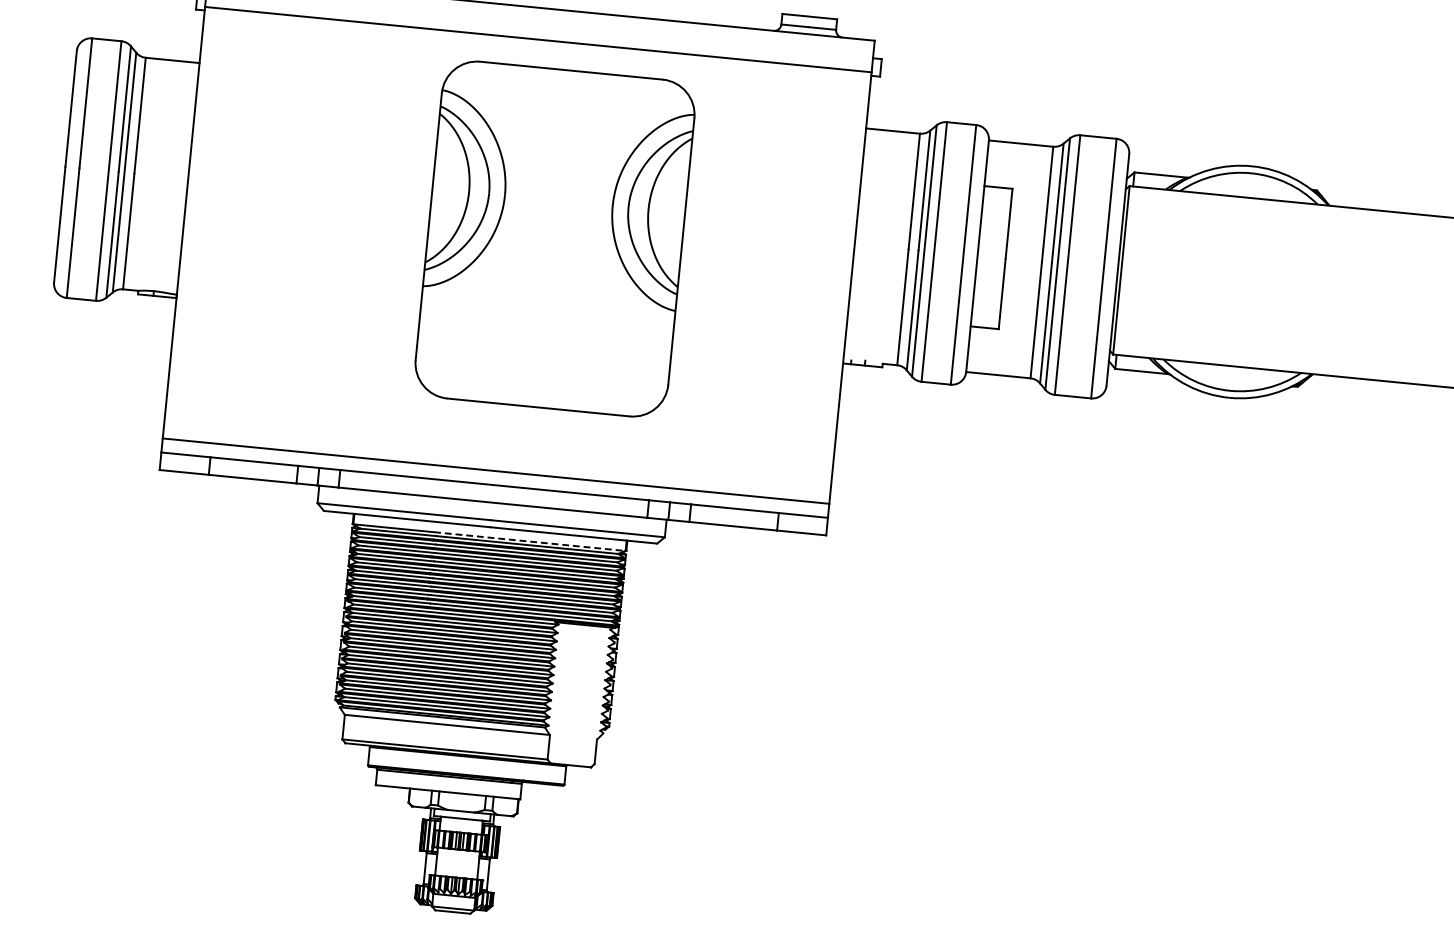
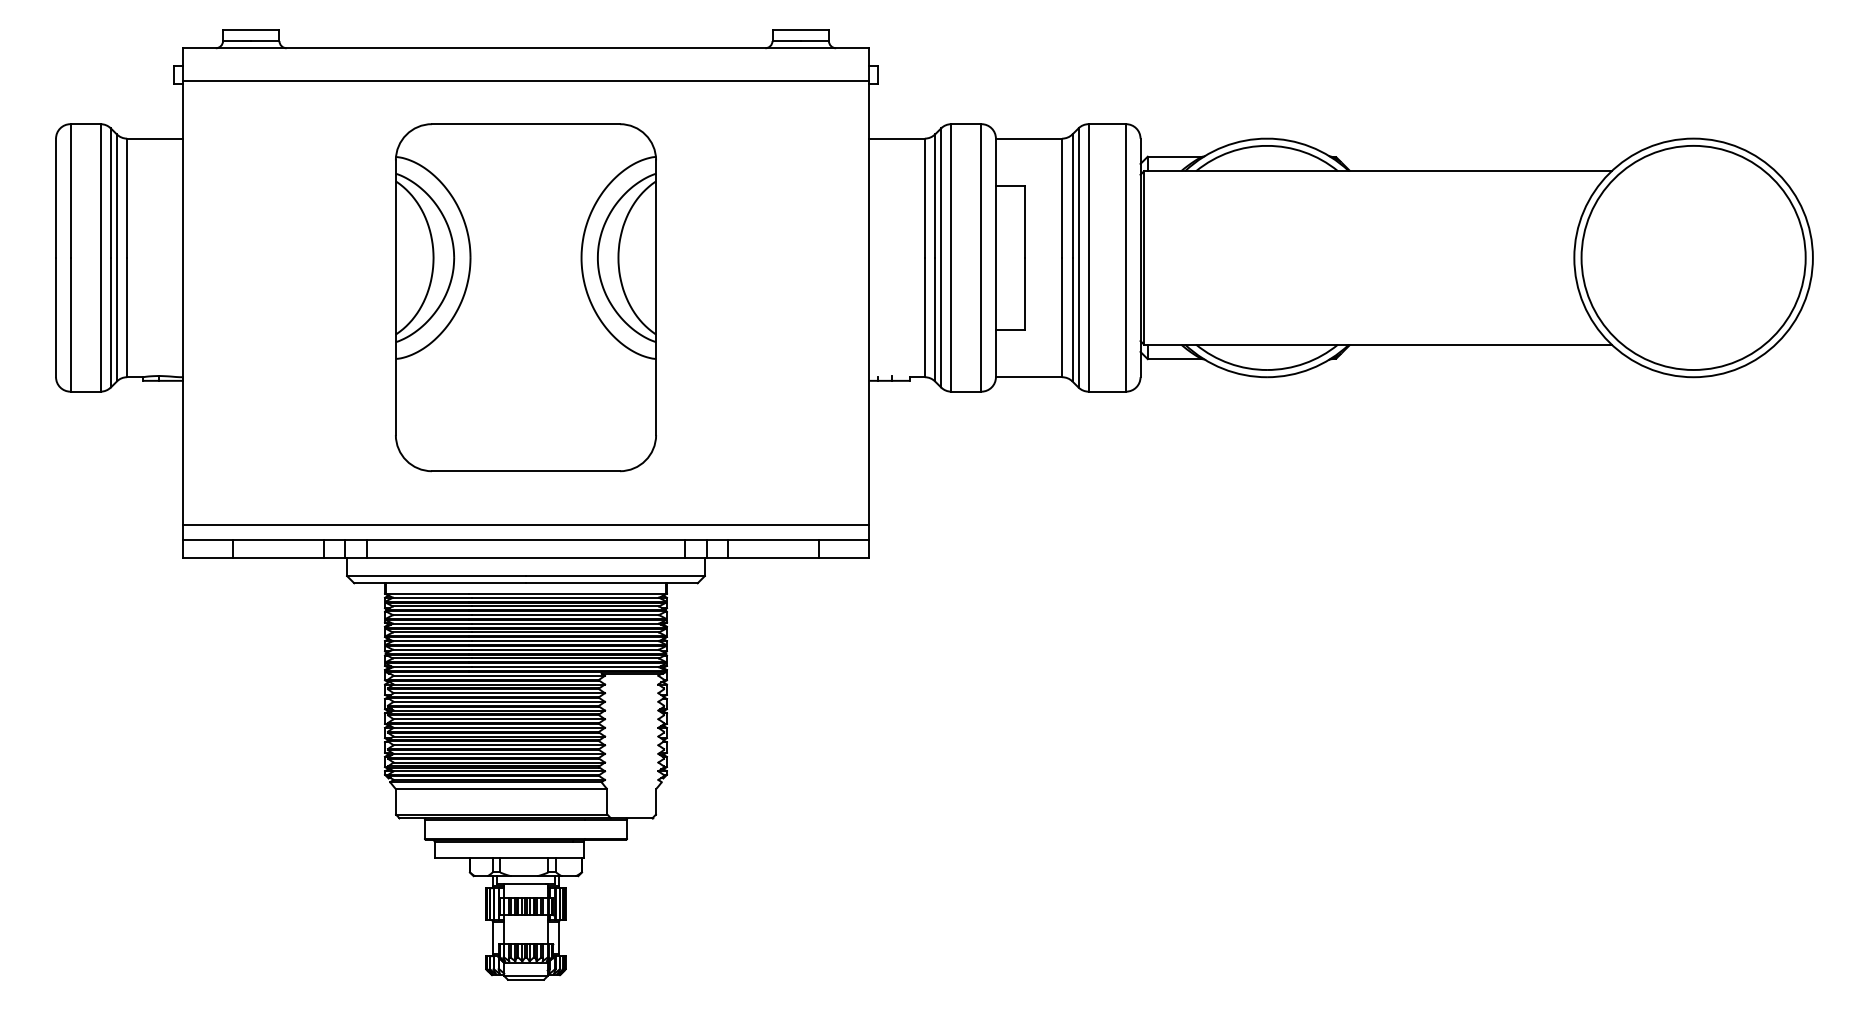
part: (554, 238) -> (525, 297), moved
line: (529, 541) -> (567, 593), dashed -> solid

